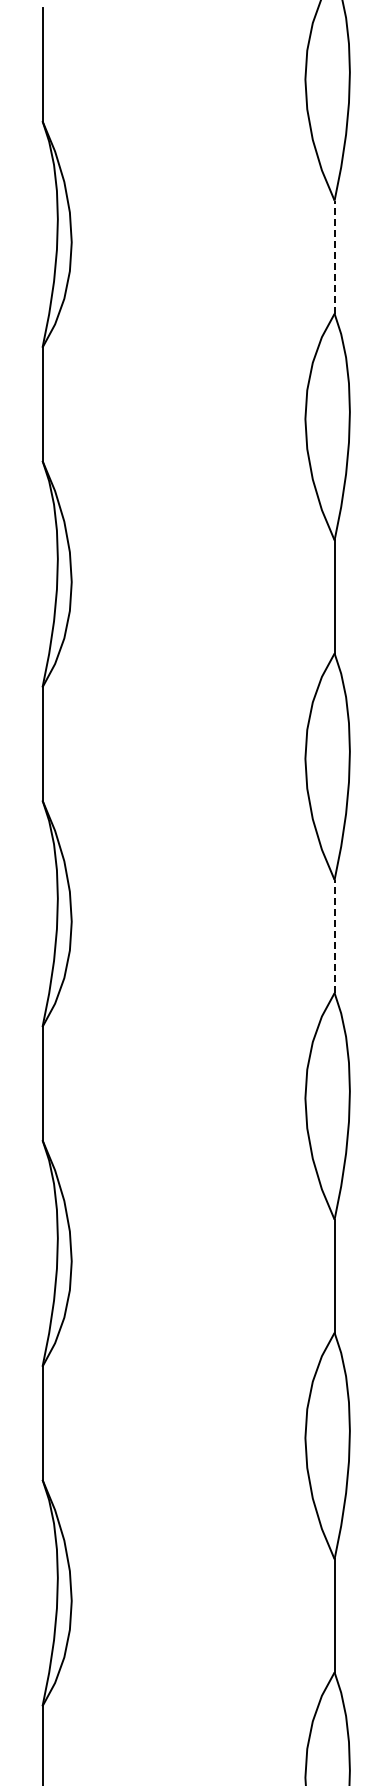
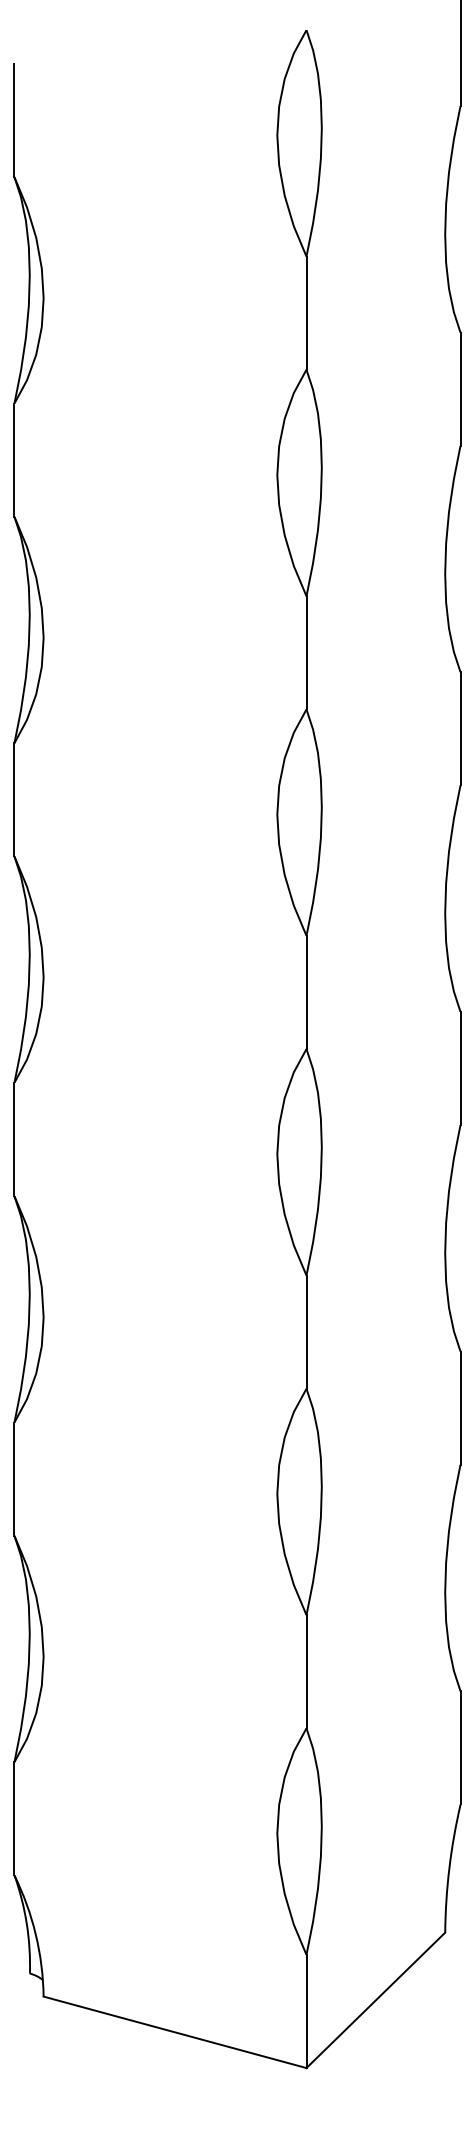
line: (334, 257) -> (306, 313), dashed -> solid
line: (334, 936) -> (306, 992), dashed -> solid

